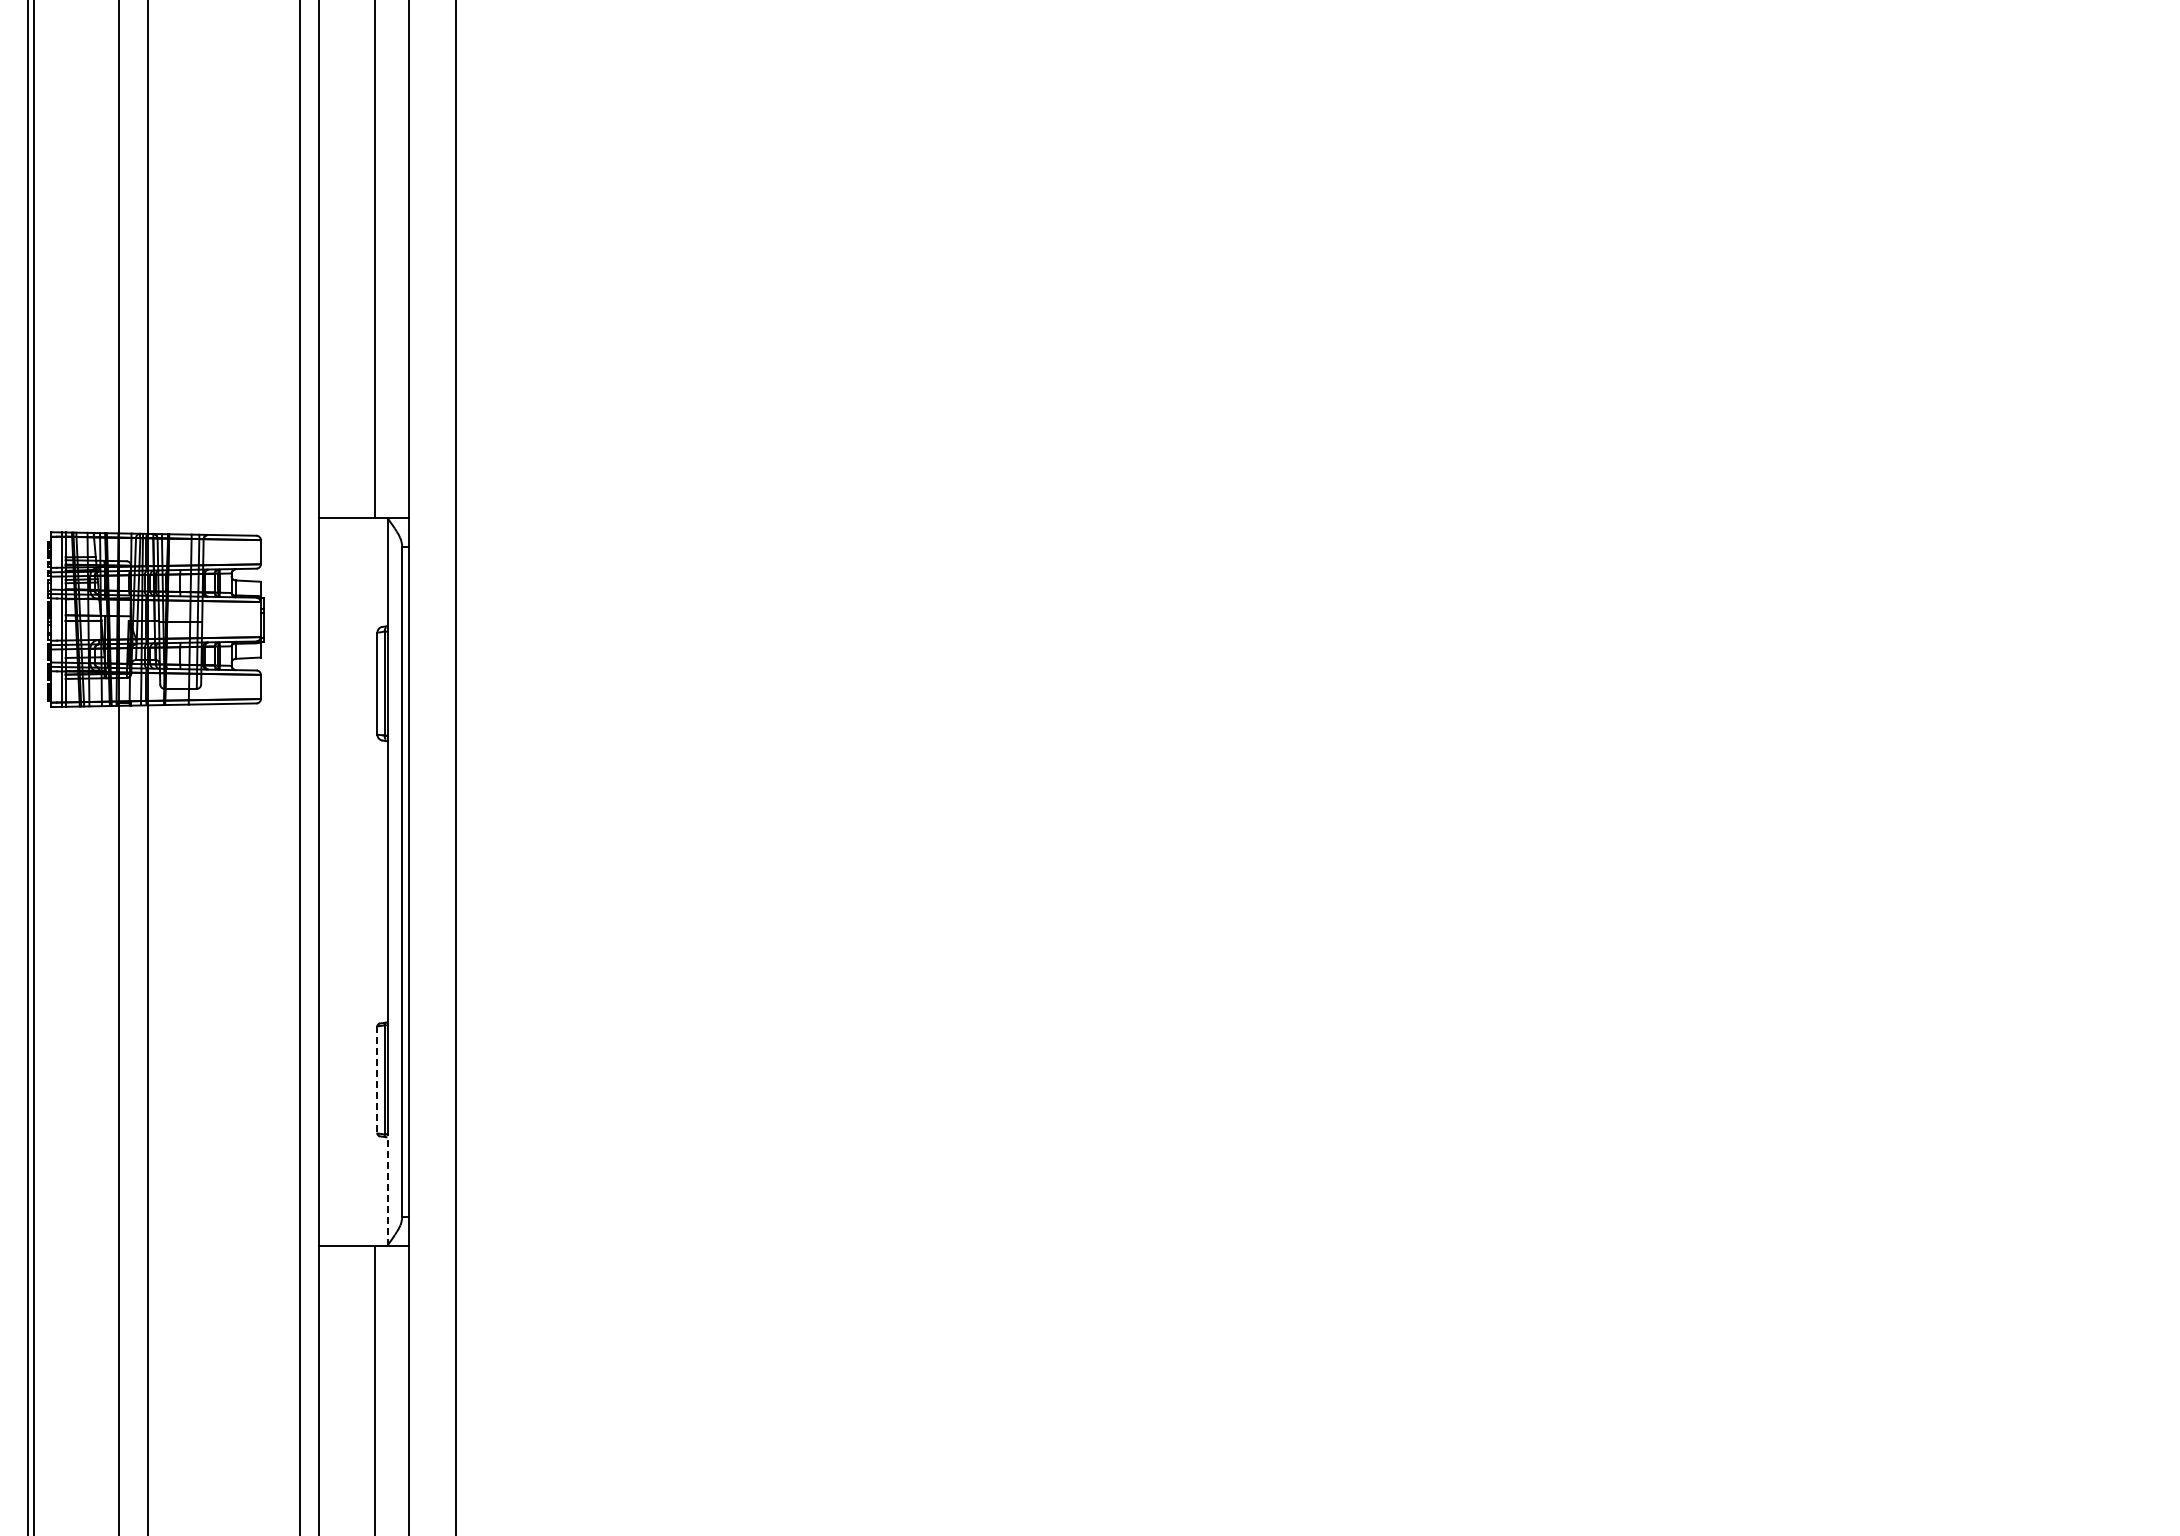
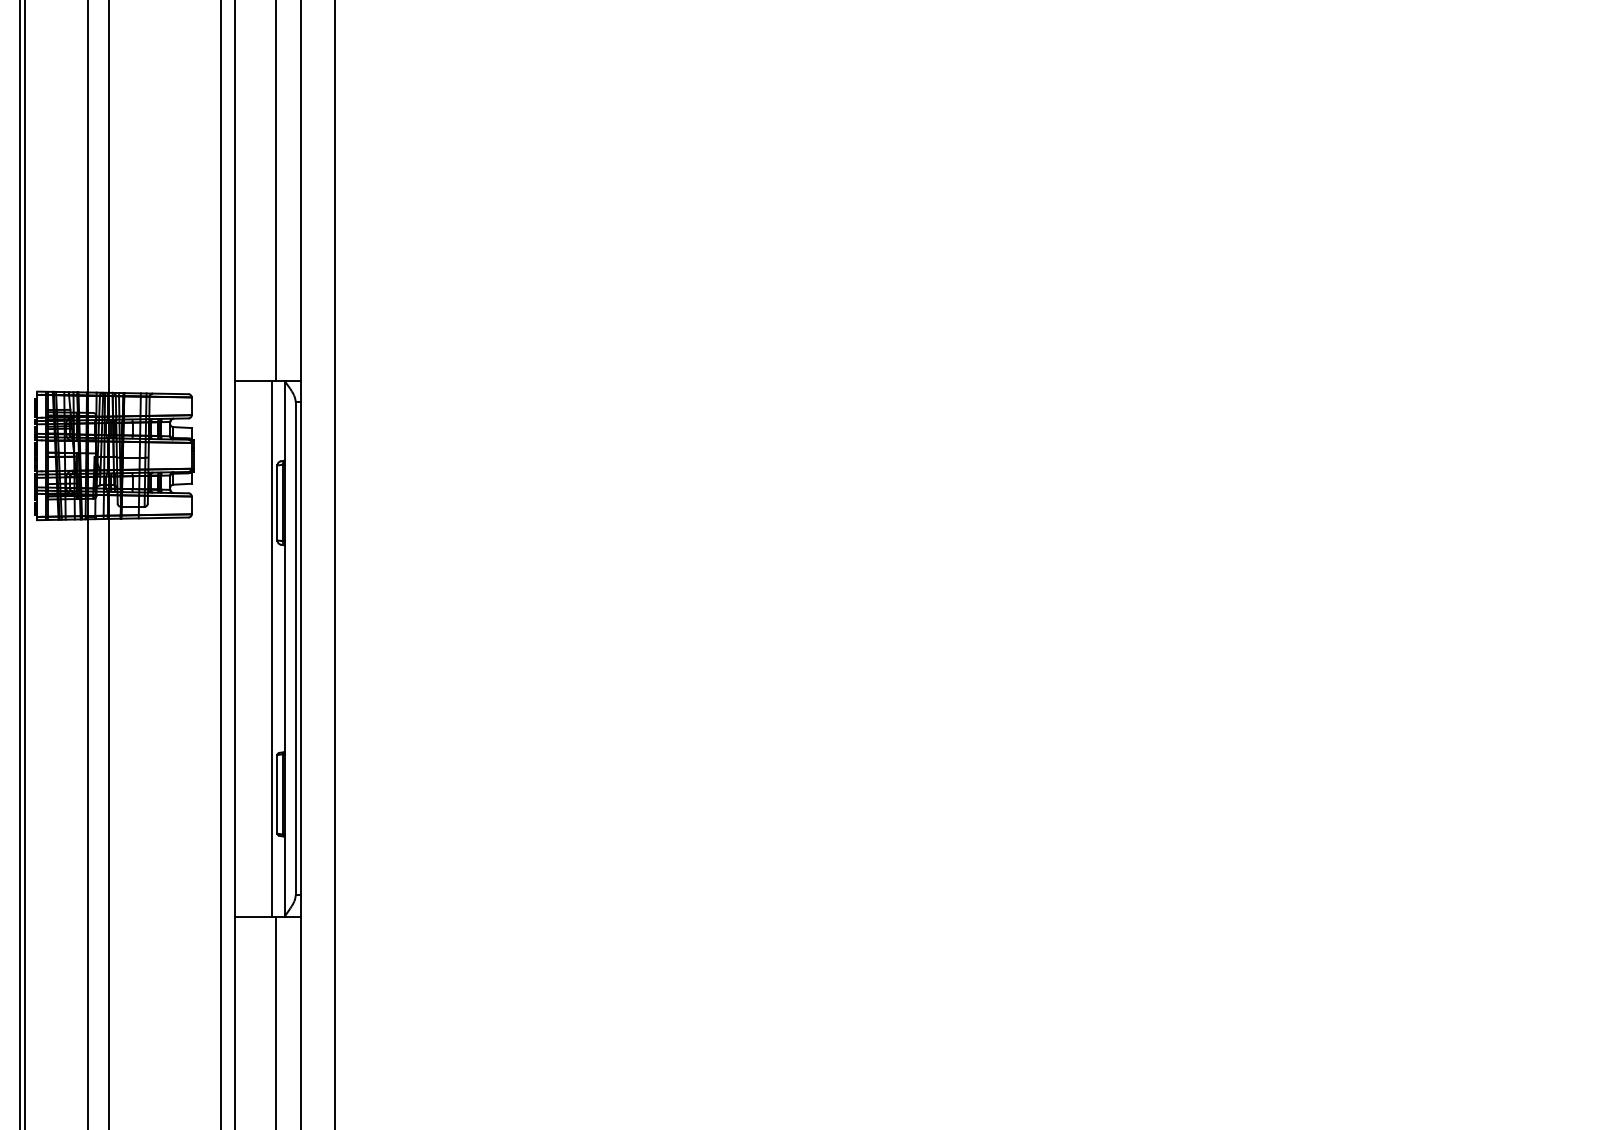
line: (370, 881) -> (272, 648), added
line: (377, 1079) -> (277, 794), dashed -> solid
line: (387, 1190) -> (284, 875), dashed -> solid

